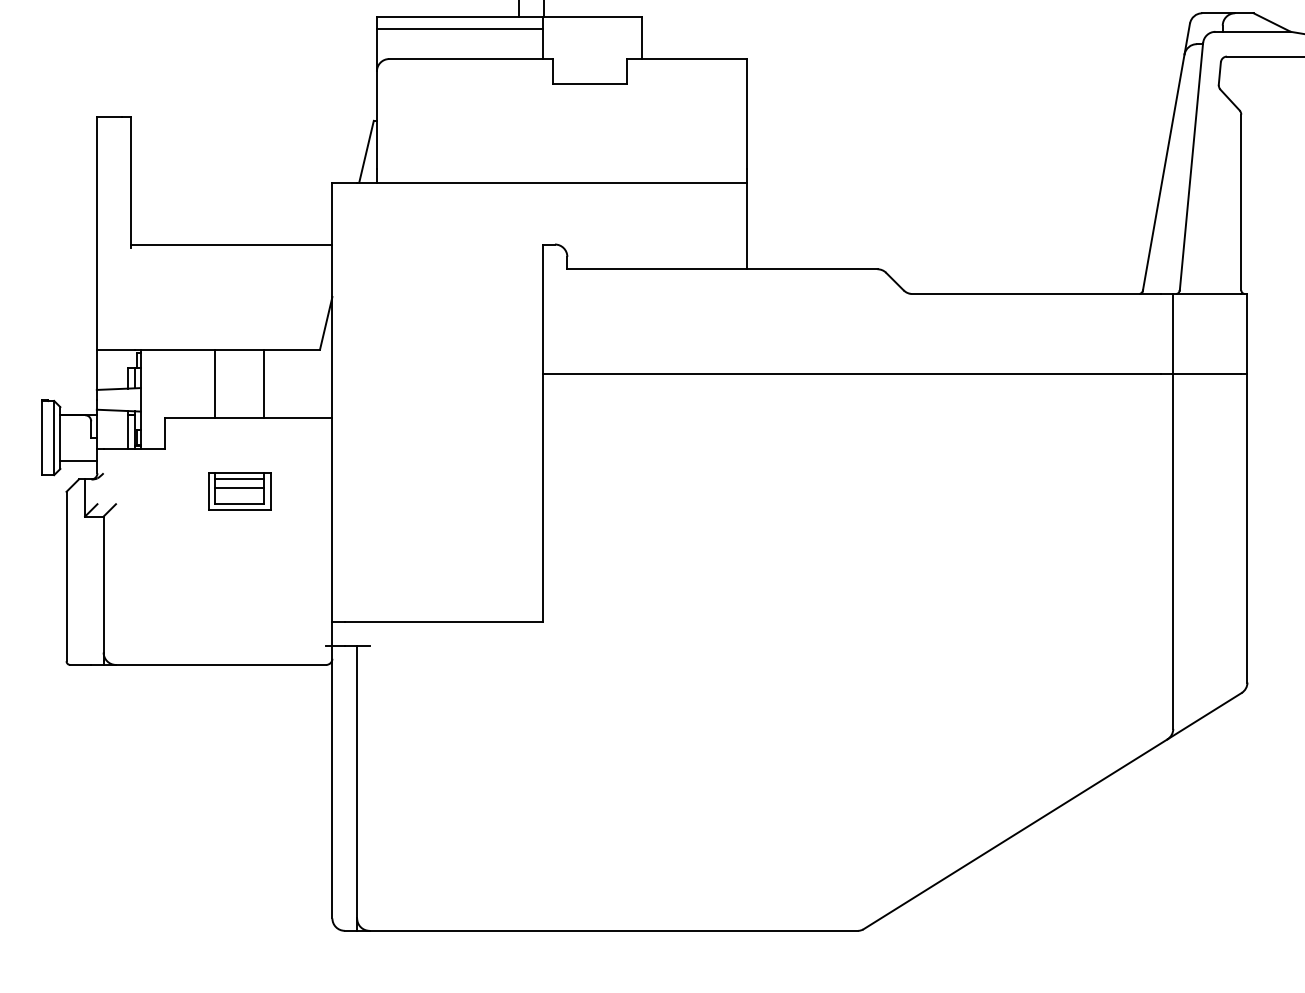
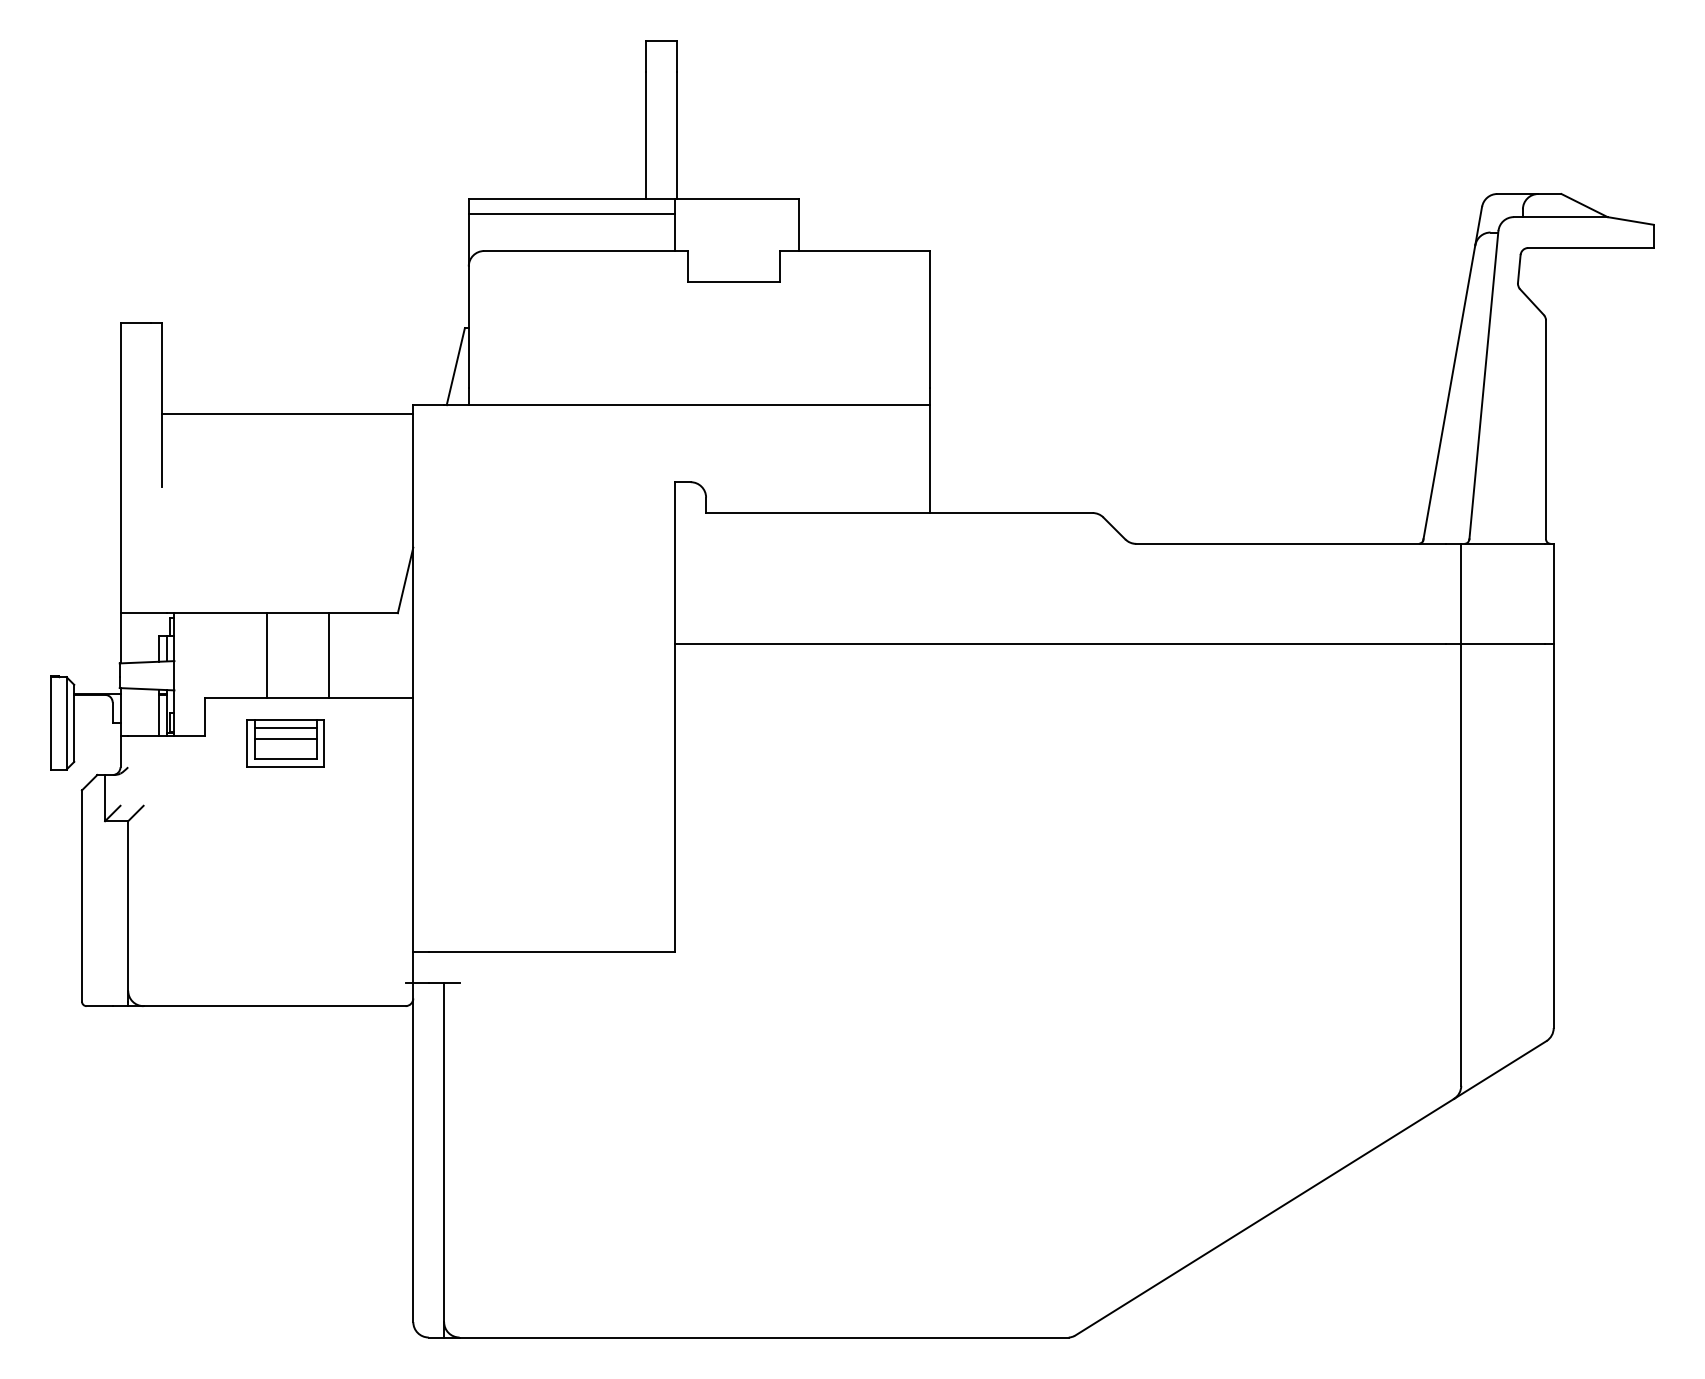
line: (231, 244) -> (287, 414), moved
line: (79, 460) -> (97, 751), removed
part: (239, 491) -> (285, 743), moved

